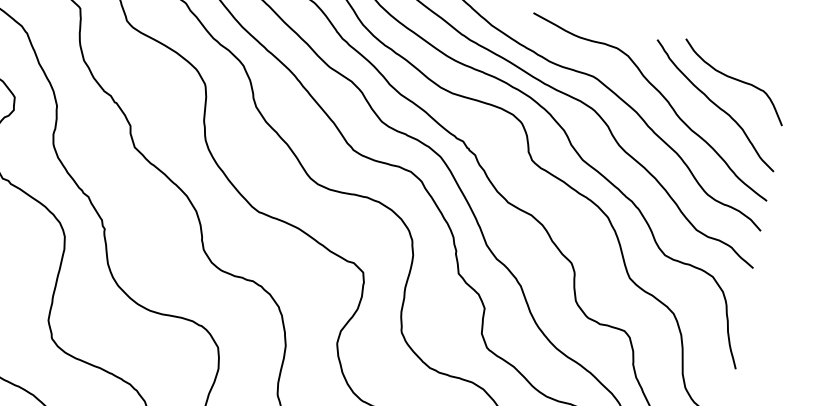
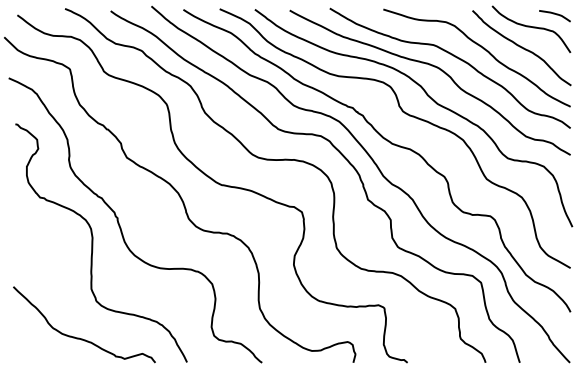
curve: (770, 68) -> (554, 14), added

